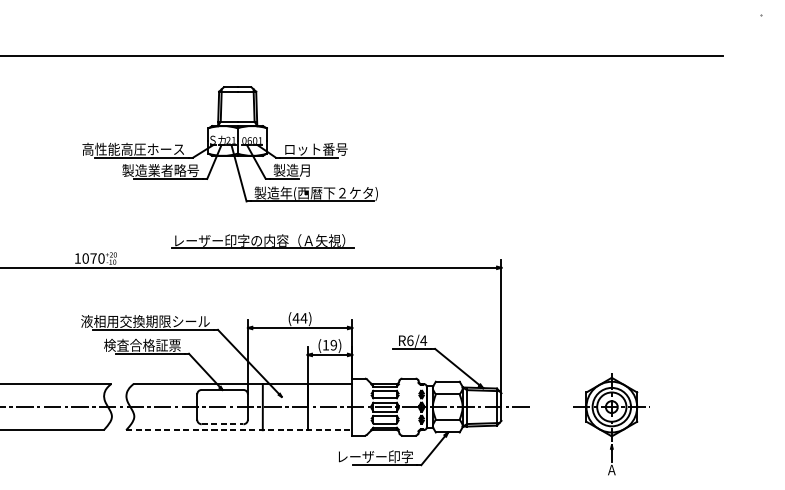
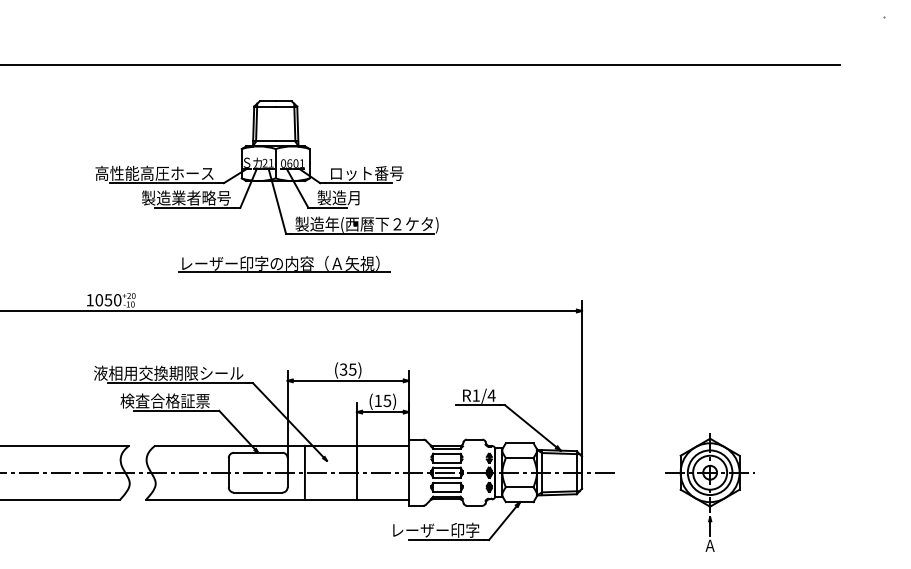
part: (263, 241) -> (284, 264), moved
text: (93, 258) -> (108, 300), 1070 -> 1050
text: (299, 318) -> (347, 369), (44) -> (35)
text: (410, 340) -> (476, 395), R6/4 -> R1/4
text: (333, 344) -> (387, 400), (19) -> (15)
line: (222, 424) -> (258, 492), dashed -> solid
line: (240, 430) -> (278, 499), dashed -> solid

